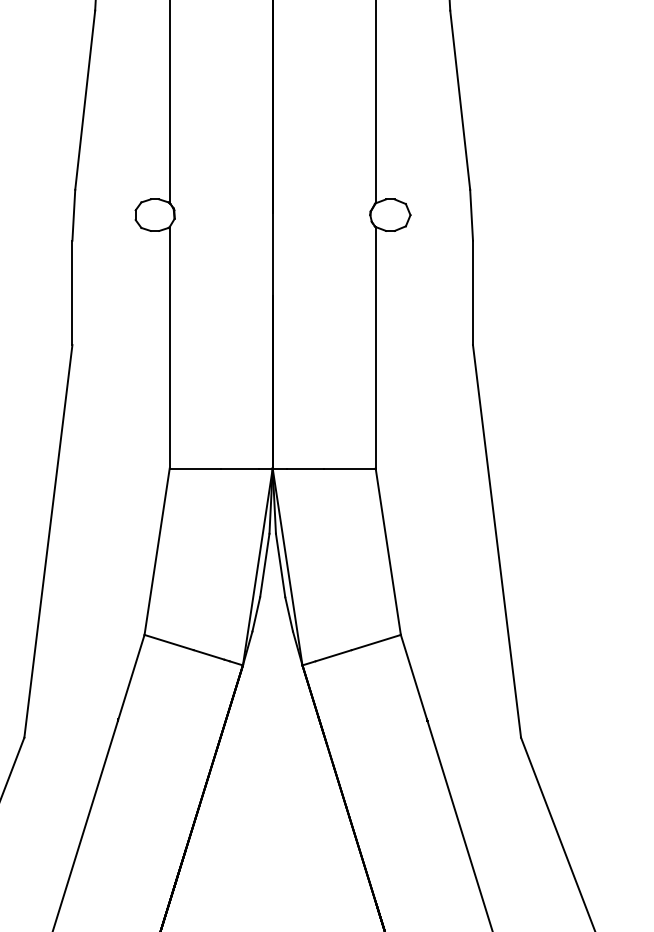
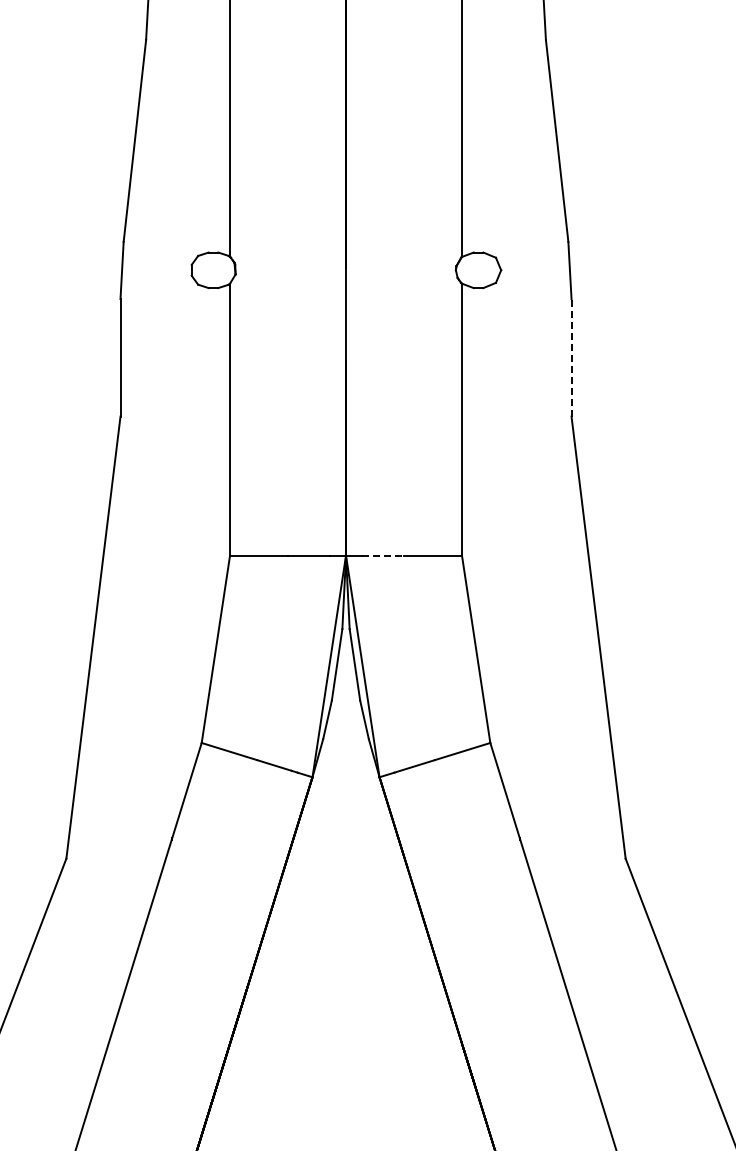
line: (472, 292) -> (571, 357), solid -> dashed
line: (305, 468) -> (383, 555), solid -> dashed

